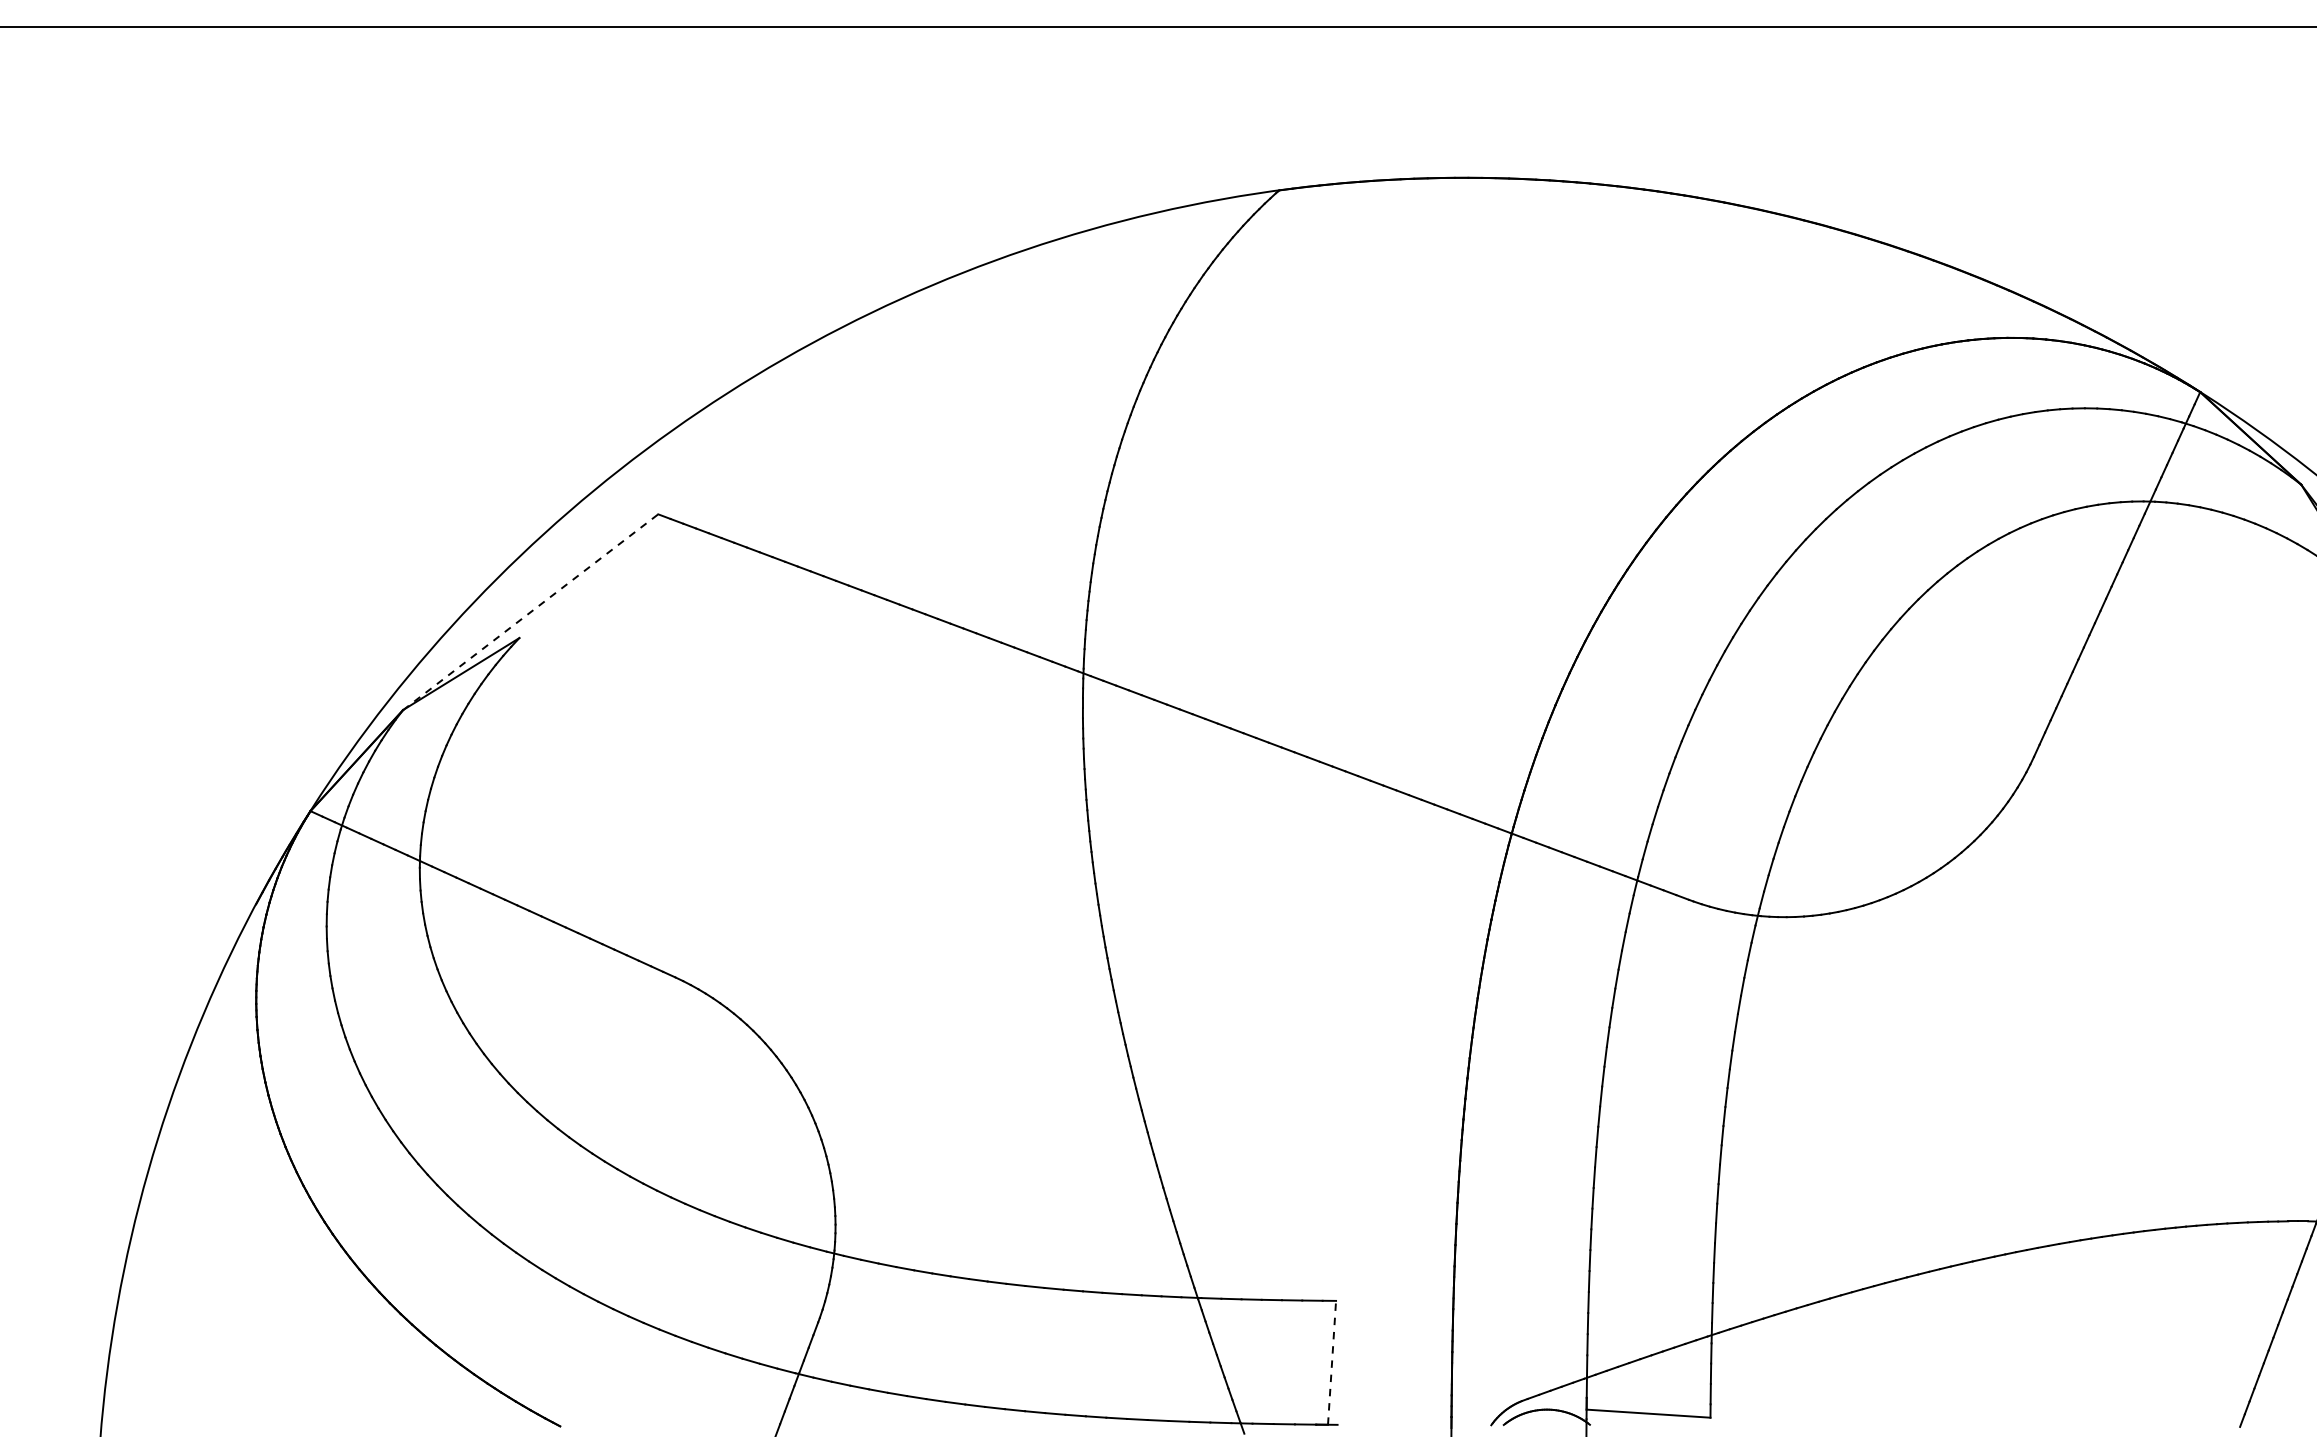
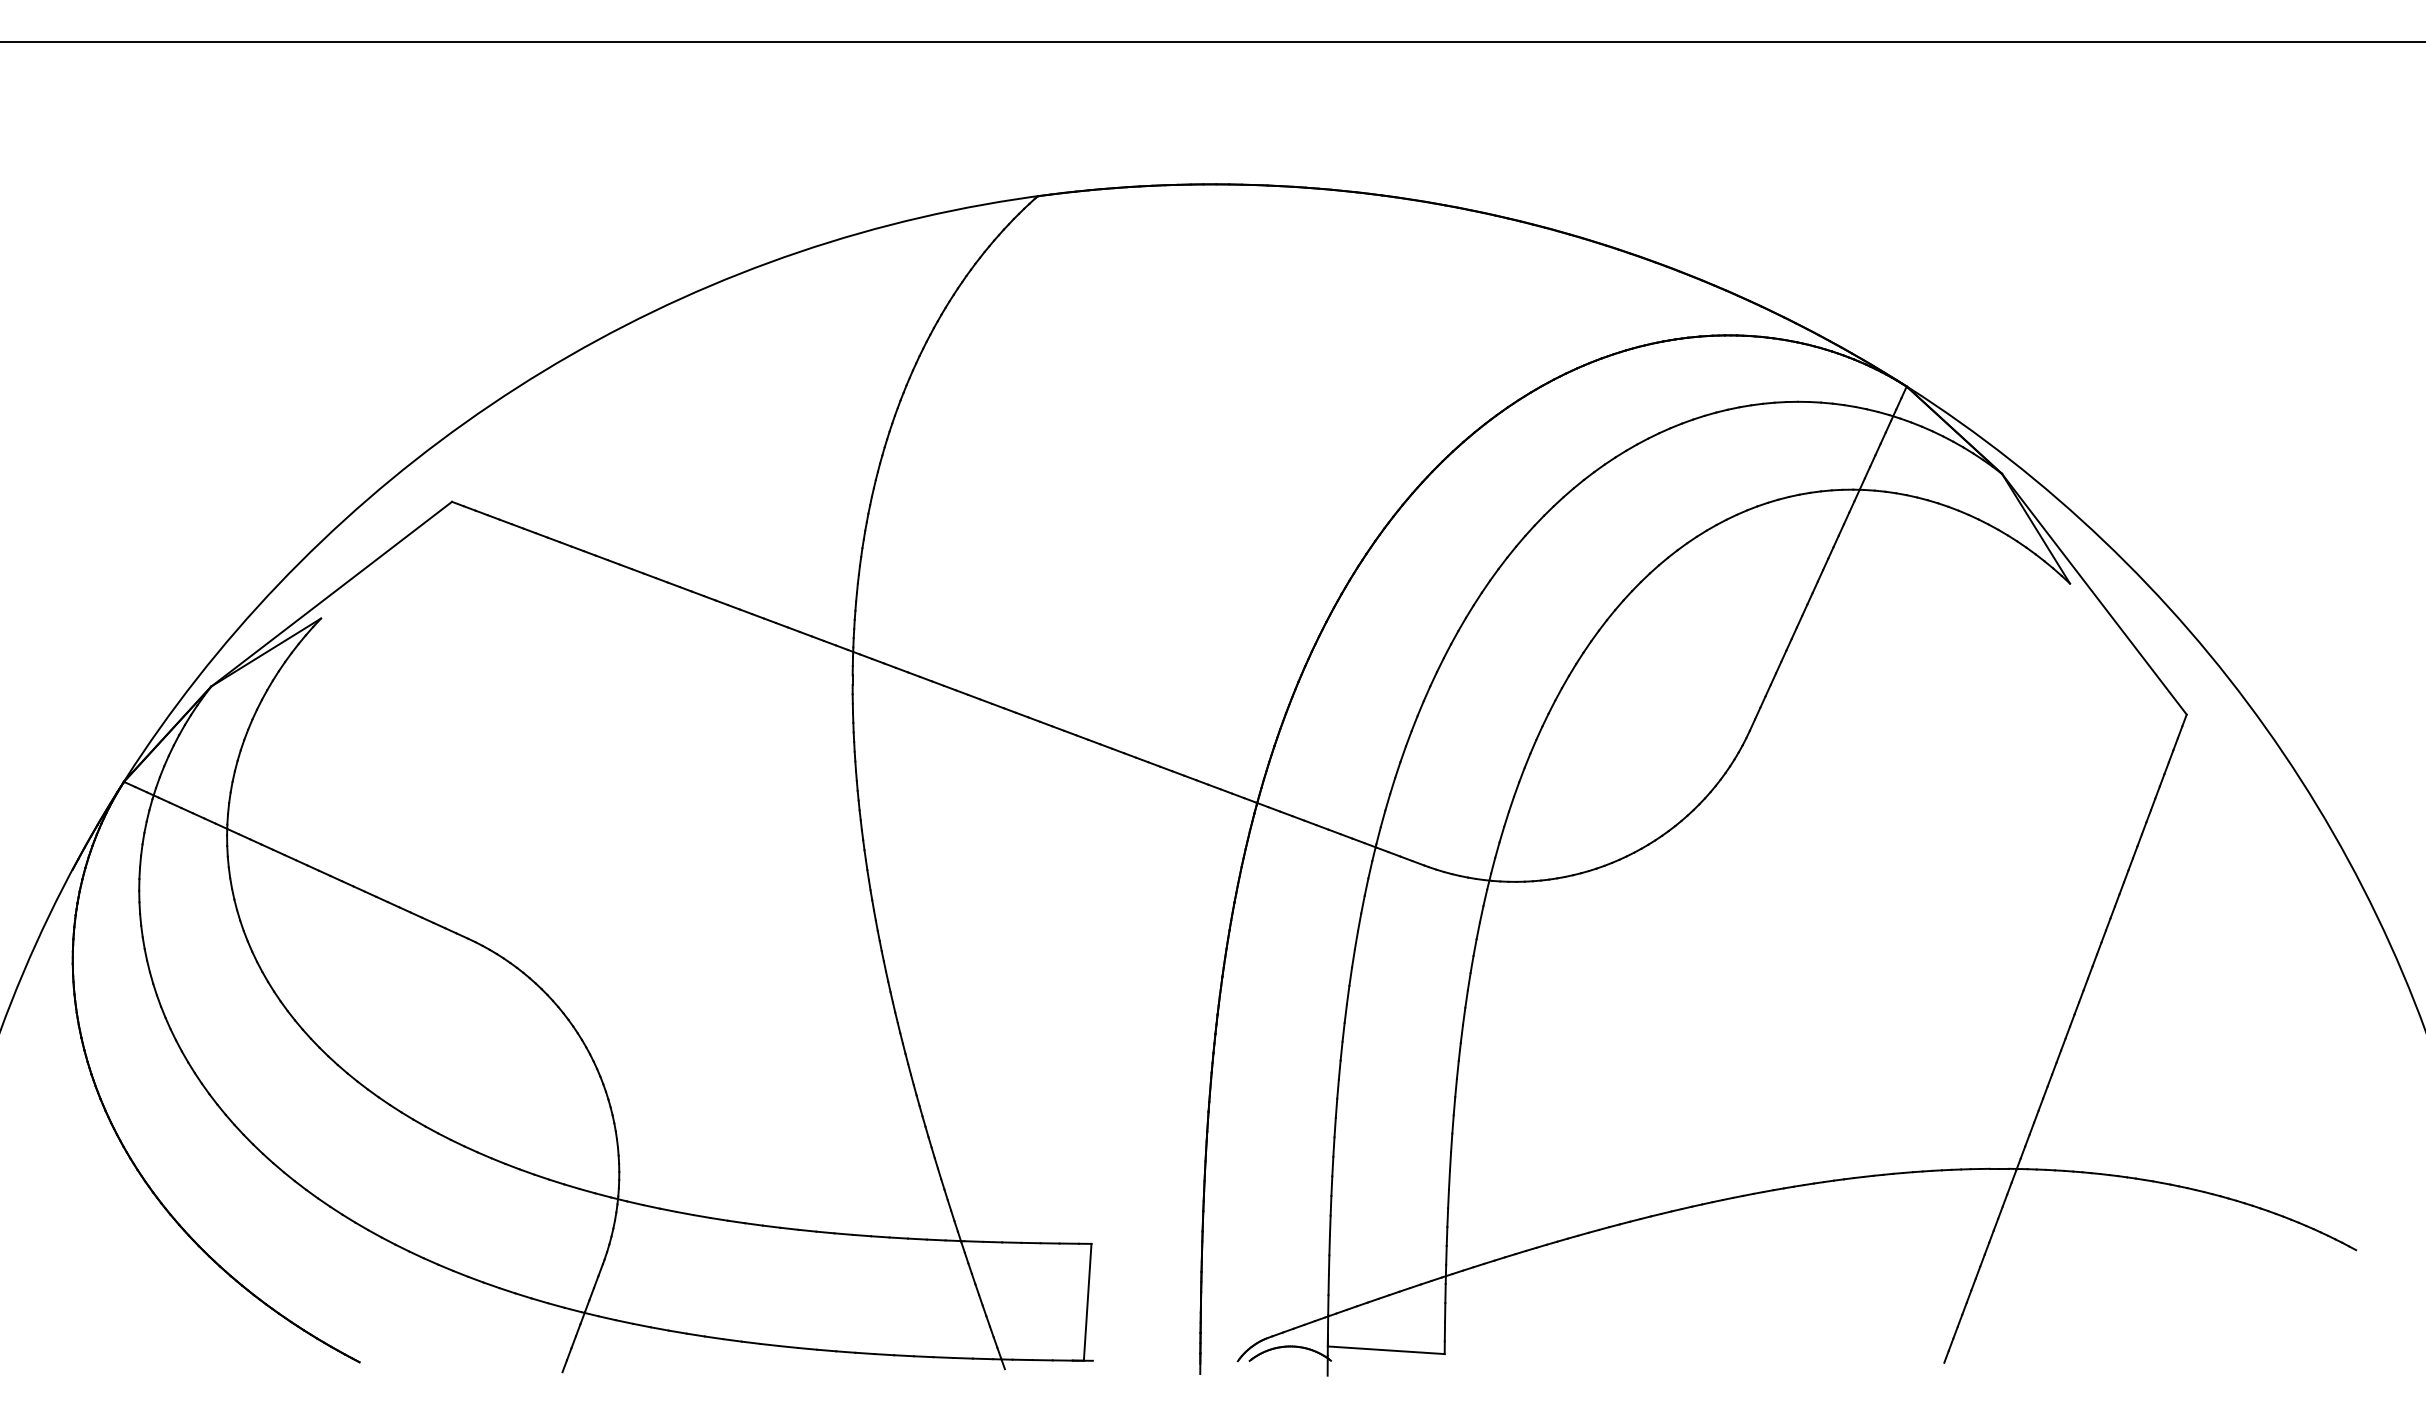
line: (530, 612) -> (331, 594), dashed -> solid
line: (1331, 1363) -> (1087, 1302), dashed -> solid

